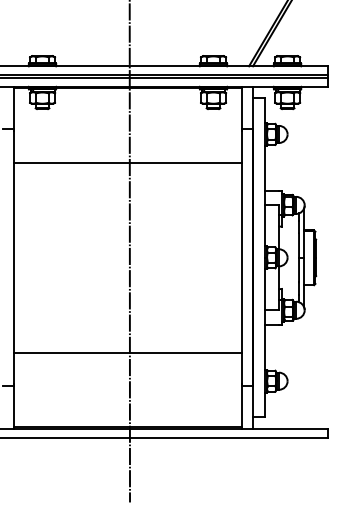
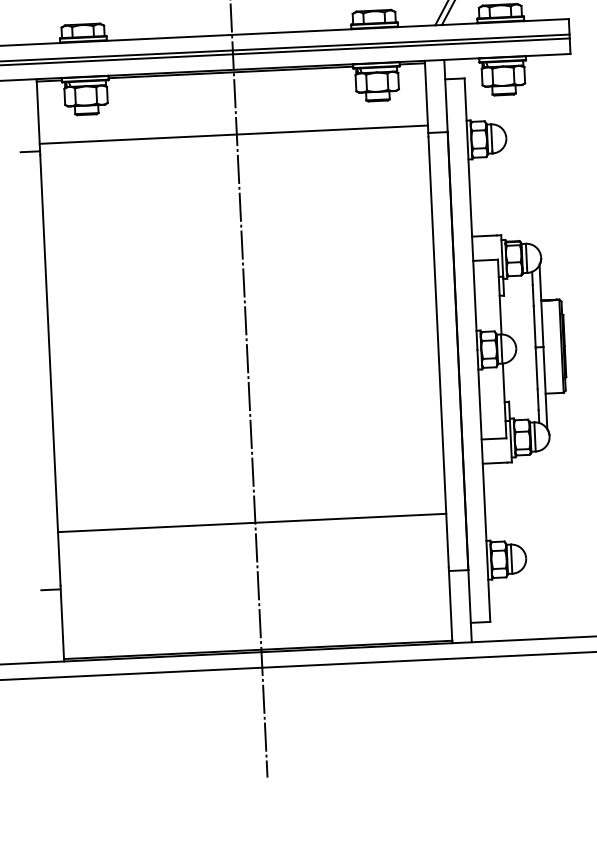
line: (128, 162) -> (234, 134), moved

